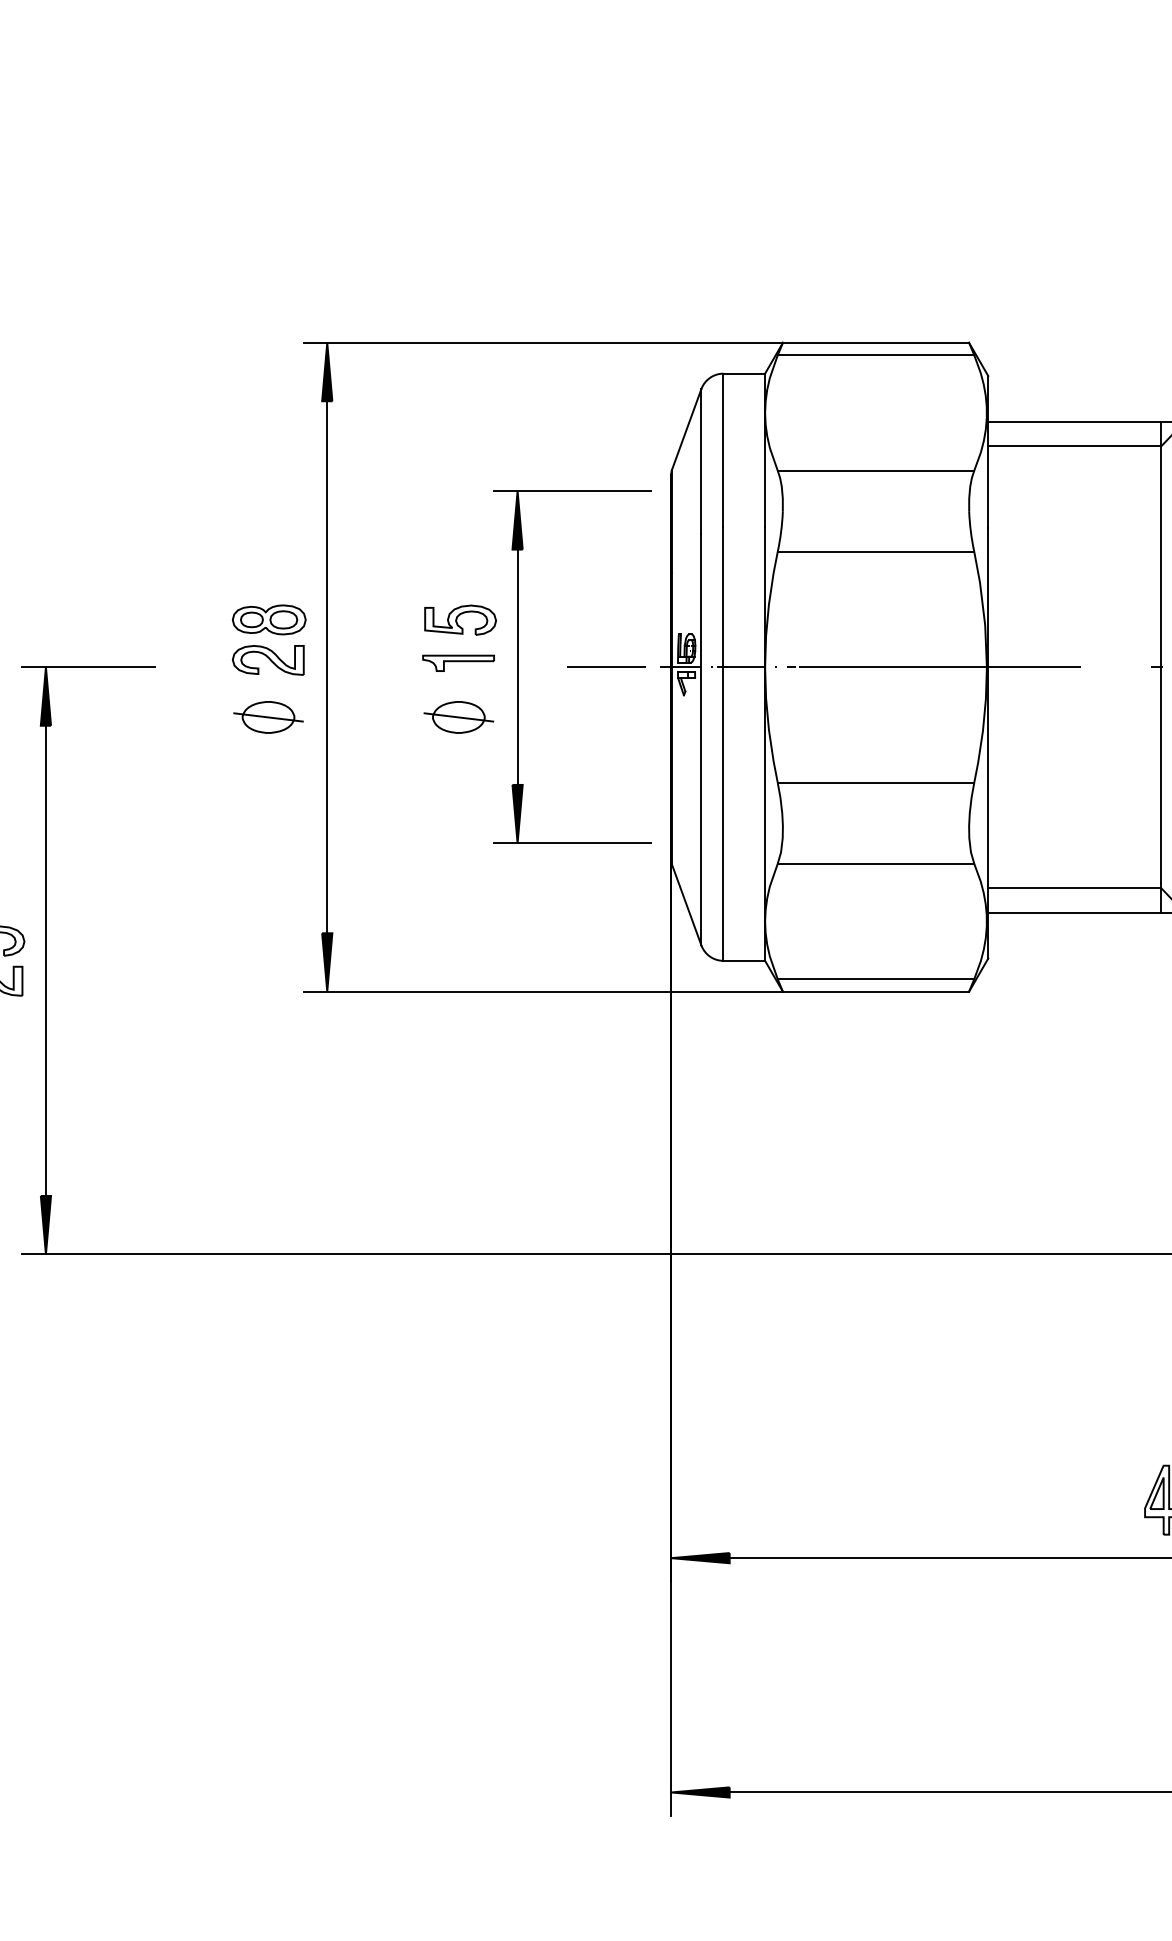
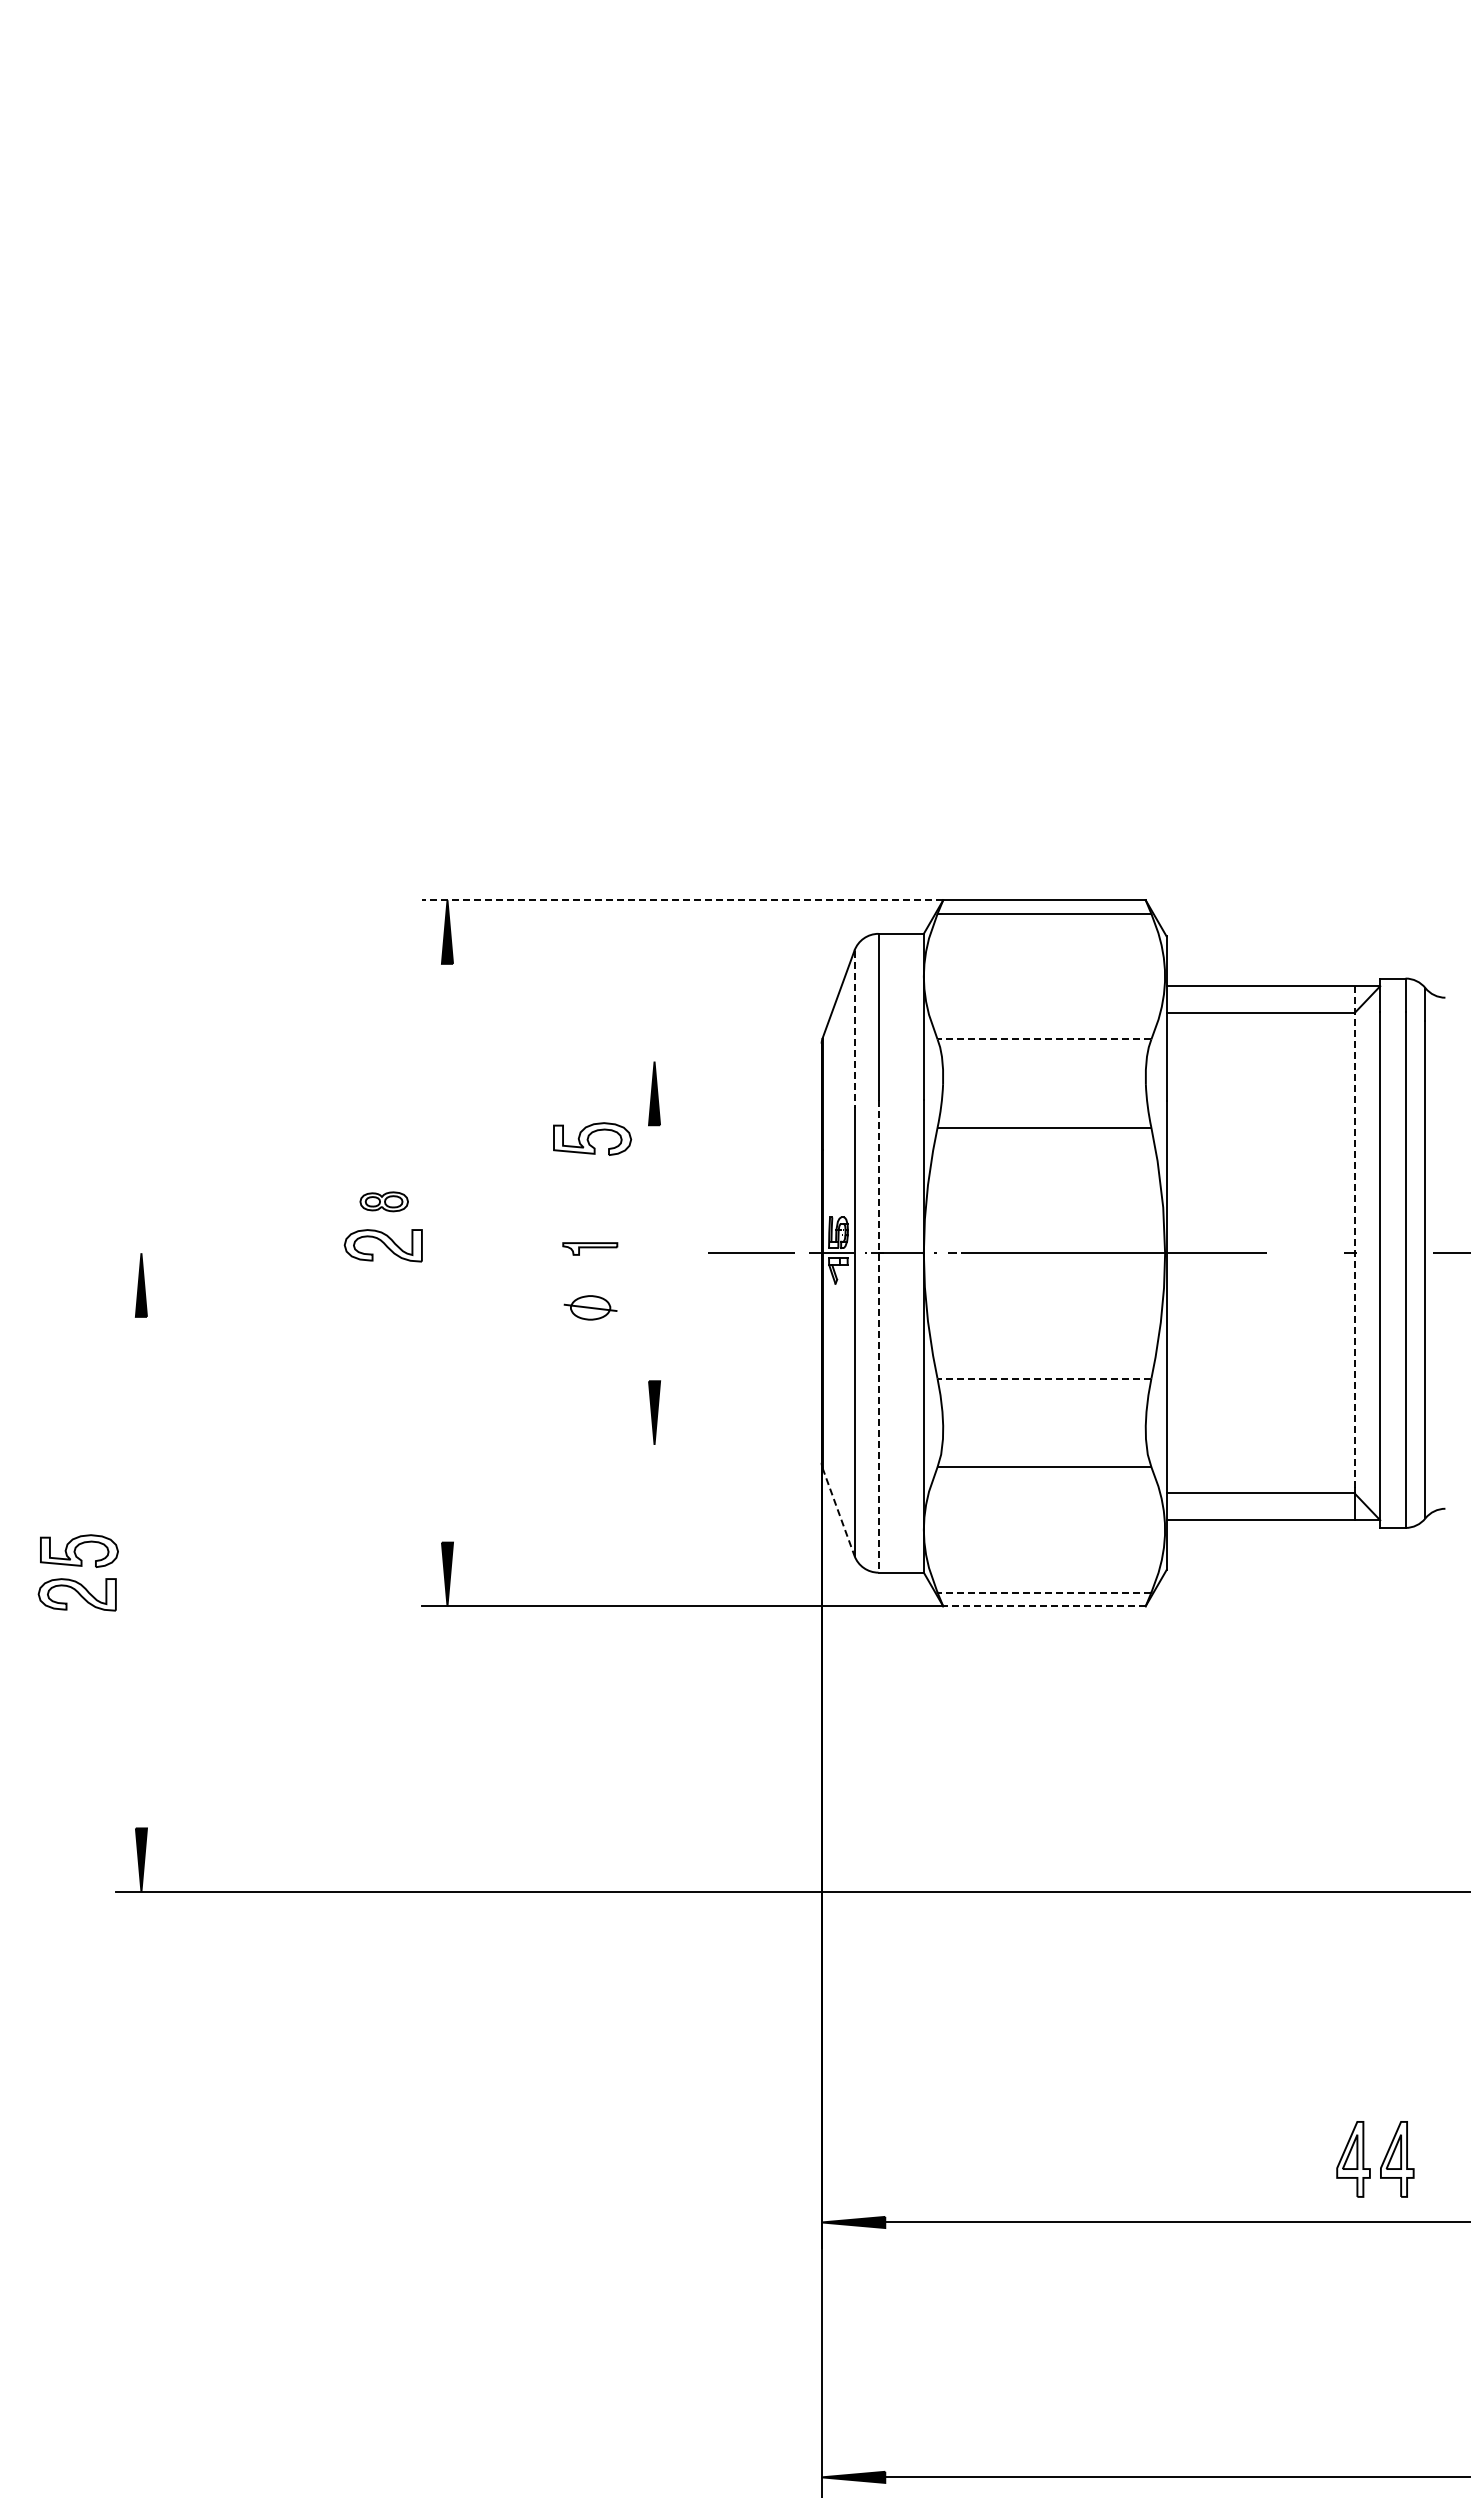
line: (543, 343) -> (682, 900), solid -> dashed
line: (701, 461) -> (854, 1029), solid -> dashed
line: (876, 470) -> (1044, 1039), solid -> dashed
line: (572, 491) -> (714, 1061), removed
part: (268, 619) -> (383, 1201), size x0.6
part: (460, 619) -> (592, 1138), moved
line: (1160, 651) -> (1354, 1236), solid -> dashed
part: (457, 662) -> (589, 1248), size x0.7
line: (327, 666) -> (447, 1252), removed
line: (88, 667) -> (187, 1253), removed
line: (517, 667) -> (654, 1253), removed
part: (268, 717) -> (383, 1307), removed
part: (458, 717) -> (590, 1307), size x0.7
line: (723, 743) -> (878, 1336), solid -> dashed
line: (876, 782) -> (1044, 1378), solid -> dashed
line: (572, 843) -> (714, 1444), removed
line: (686, 904) -> (838, 1511), solid -> dashed
line: (45, 960) -> (141, 1572), removed
line: (876, 979) -> (1044, 1592), solid -> dashed
line: (875, 991) -> (1043, 1606), solid -> dashed

